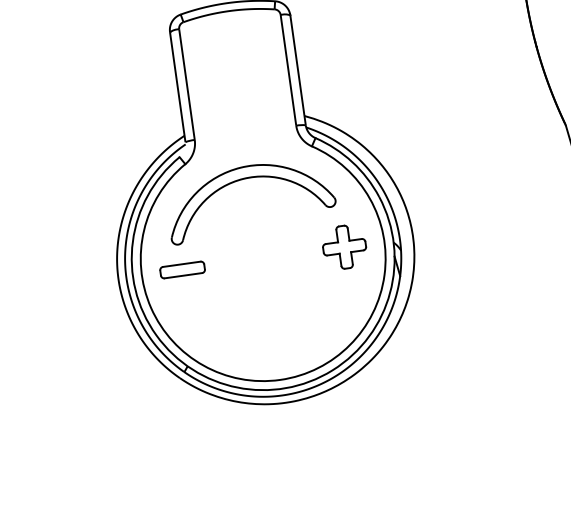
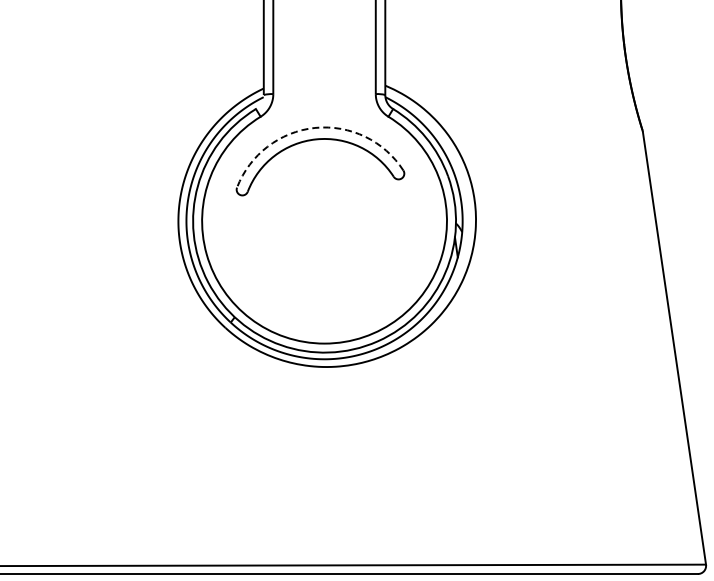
arc: (241, 167) -> (315, 127), solid -> dashed
part: (344, 247) -> (406, 221), removed
part: (182, 269) -> (243, 220), removed

